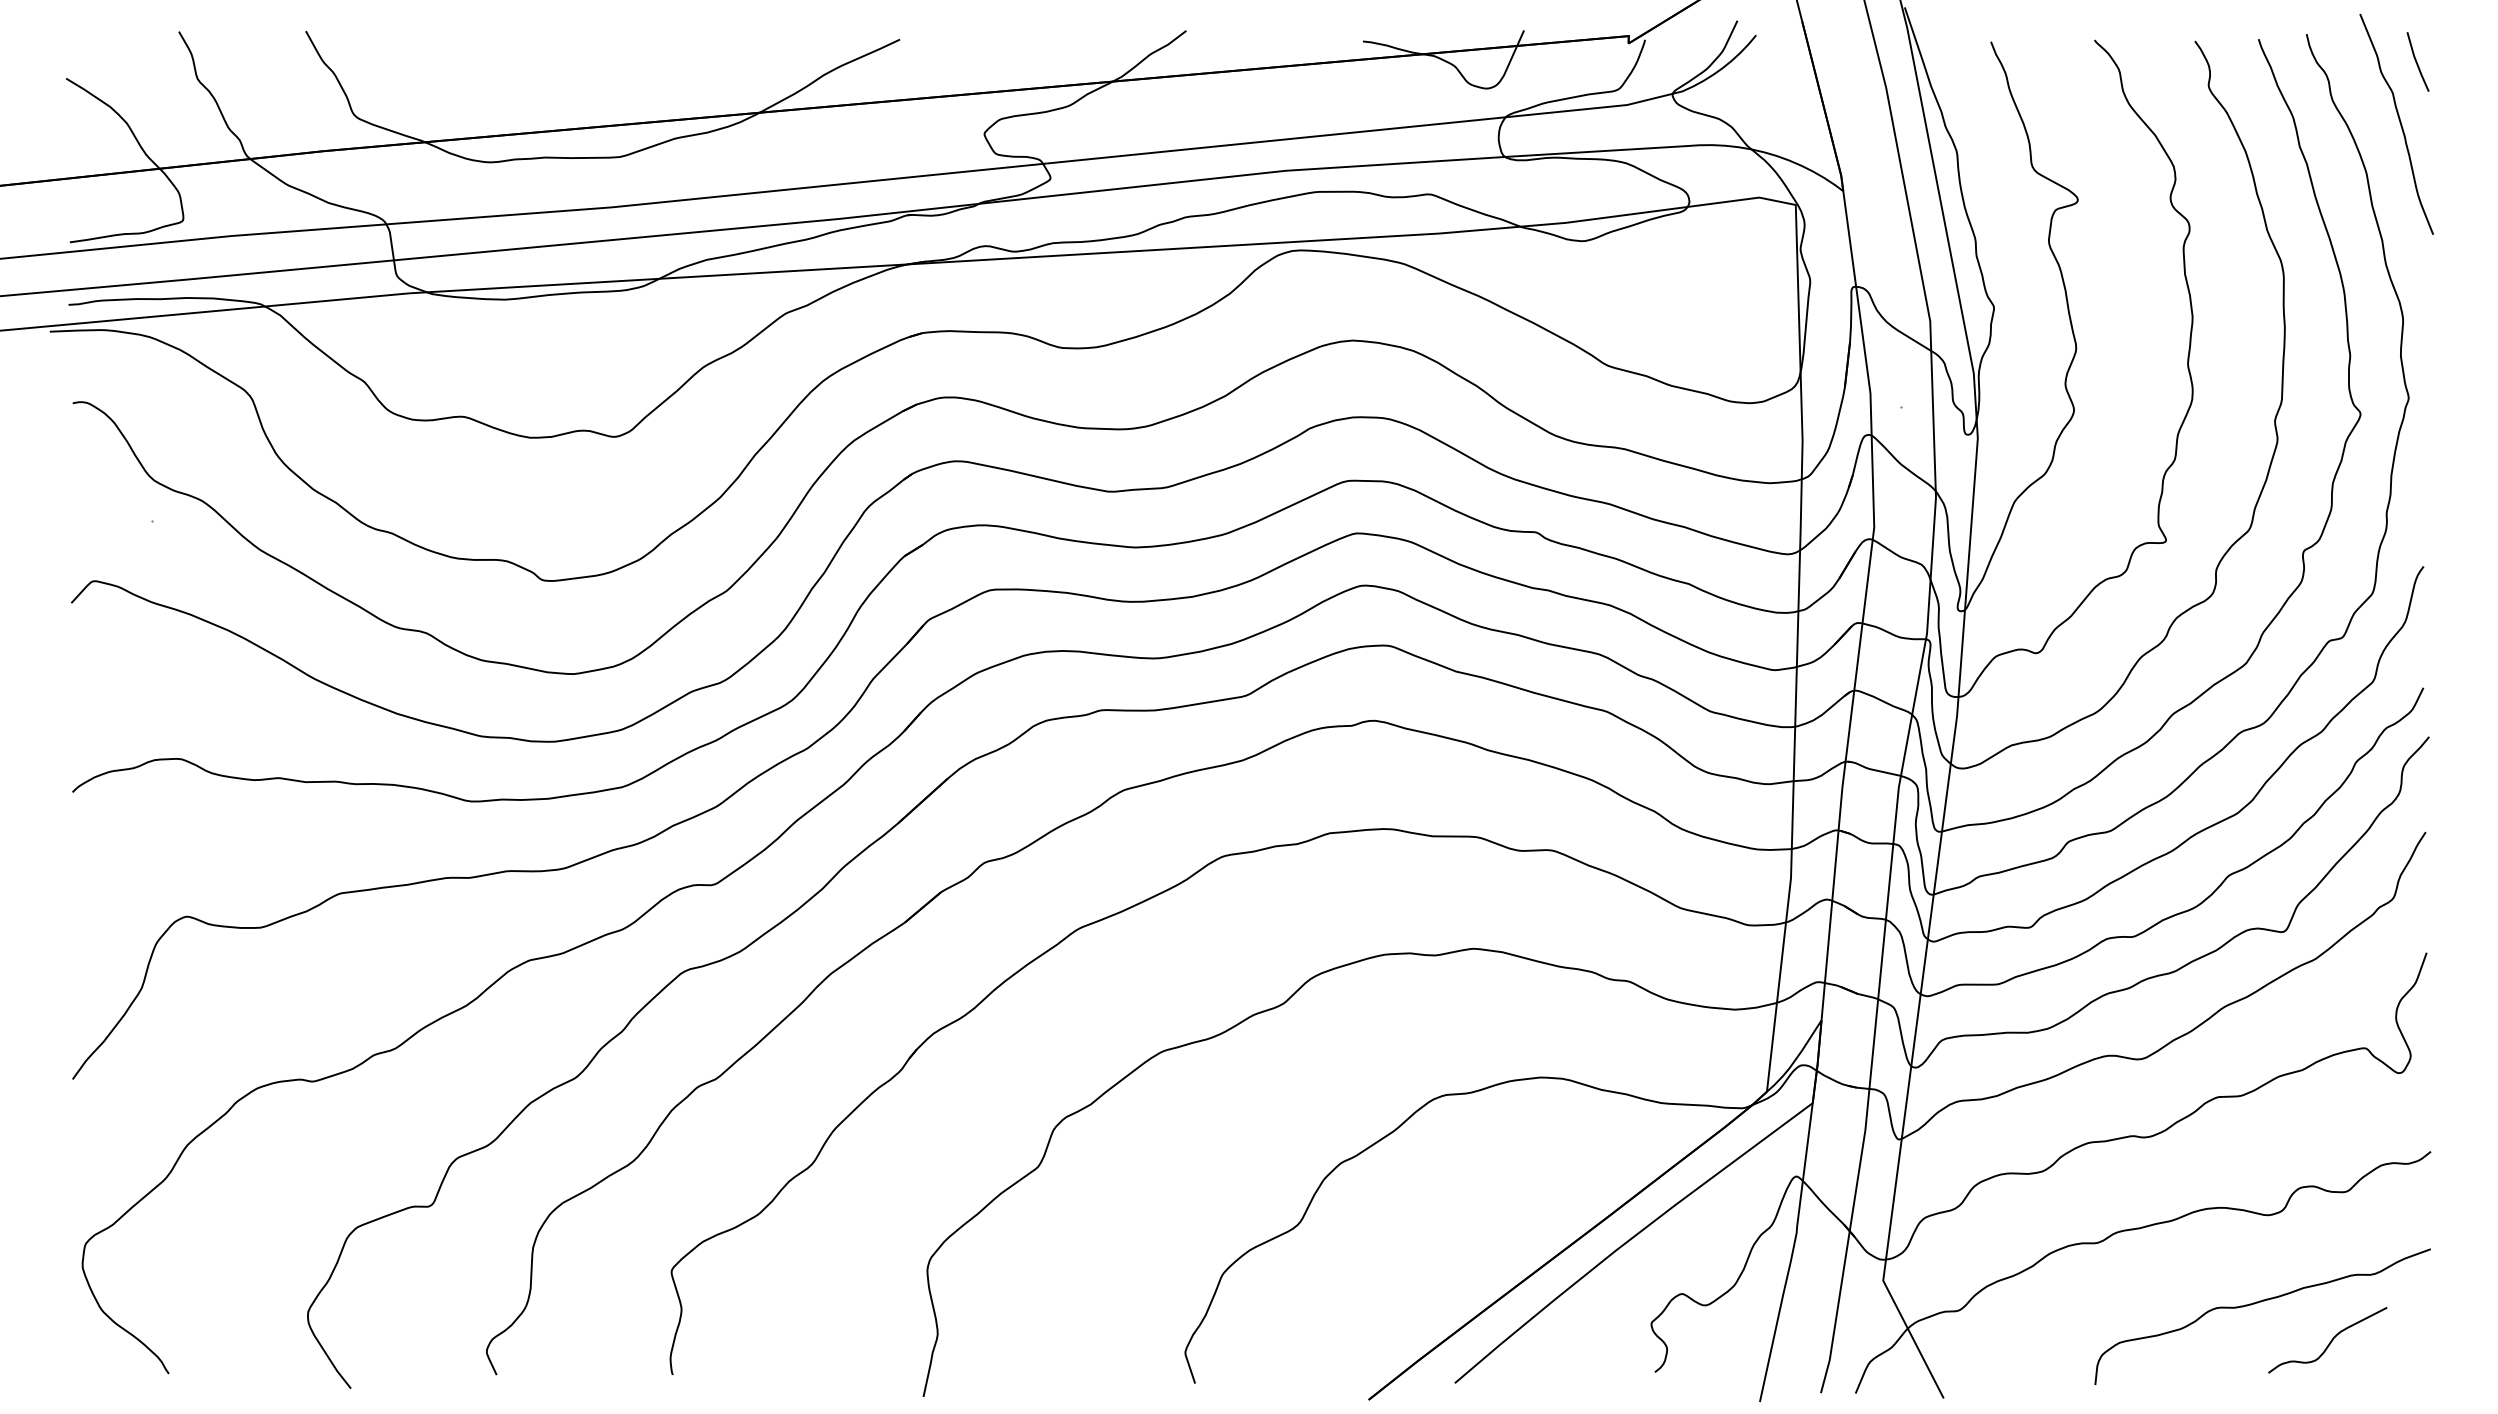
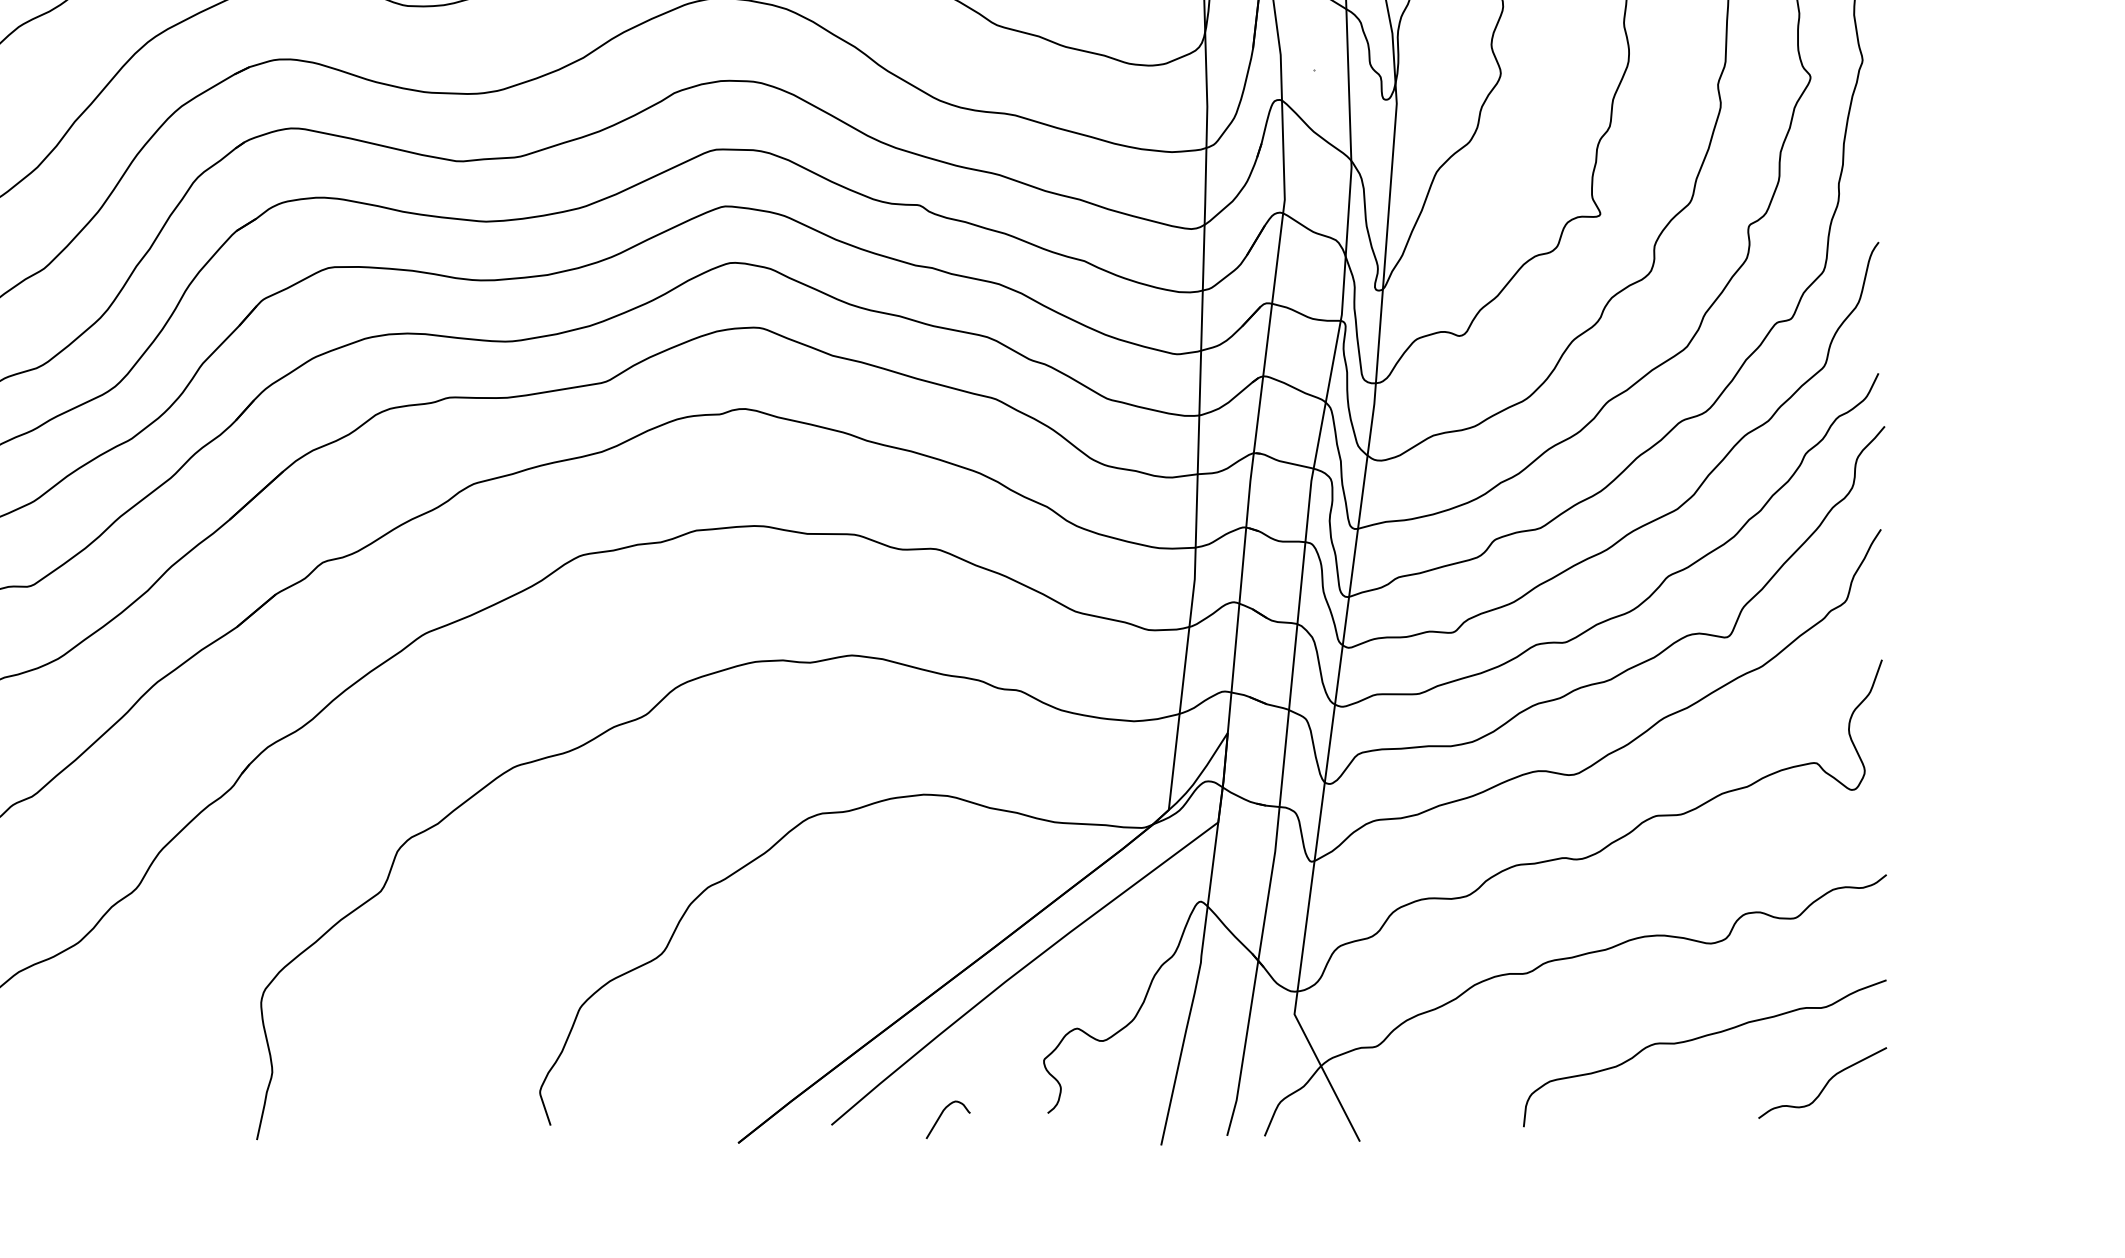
curve: (2329, 1342) -> (1824, 1085), moved
curve: (1556, 1375) -> (941, 1116), added

